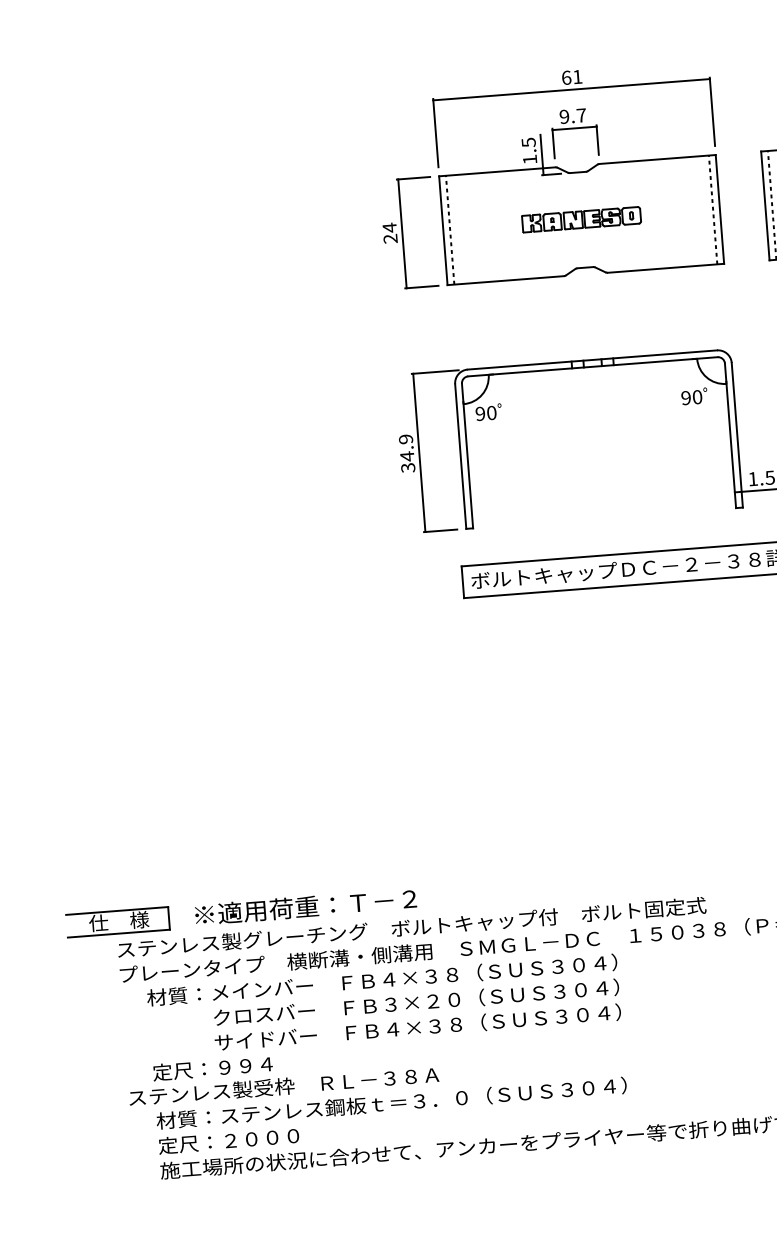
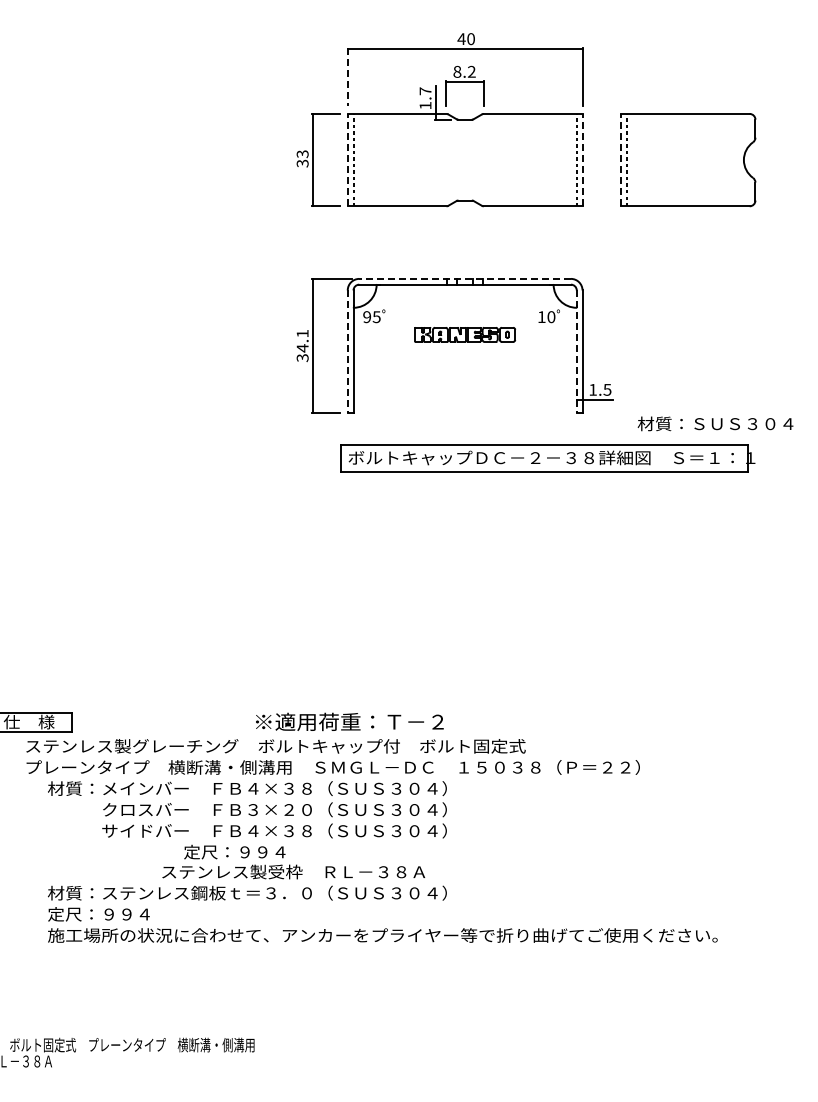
text: (571, 77) -> (465, 39), 61 -> 40
text: (572, 115) -> (464, 71), 9.7 -> 8.2
line: (435, 133) -> (347, 77), solid -> dashed
text: (528, 142) -> (425, 91), 1.5 -> 1.7
line: (765, 205) -> (621, 159), solid -> dashed
line: (719, 208) -> (582, 159), solid -> dashed
part: (582, 219) -> (465, 334), moved
line: (443, 230) -> (347, 159), solid -> dashed
text: (389, 232) -> (302, 158), 24 -> 33
line: (592, 359) -> (465, 278), solid -> dashed
text: (685, 398) -> (541, 317), 90 -> 10
text: (491, 413) -> (376, 317), 90 -> 95
line: (730, 436) -> (576, 352), solid -> dashed
text: (405, 439) -> (302, 333), 34.9 -> 34.1
line: (460, 457) -> (347, 352), solid -> dashed
text: (305, 906) -> (349, 721), moved
text: (282, 1074) -> (293, 861), moved
text: (261, 1138) -> (135, 914), 定尺：２０００ -> 定尺：９９４

